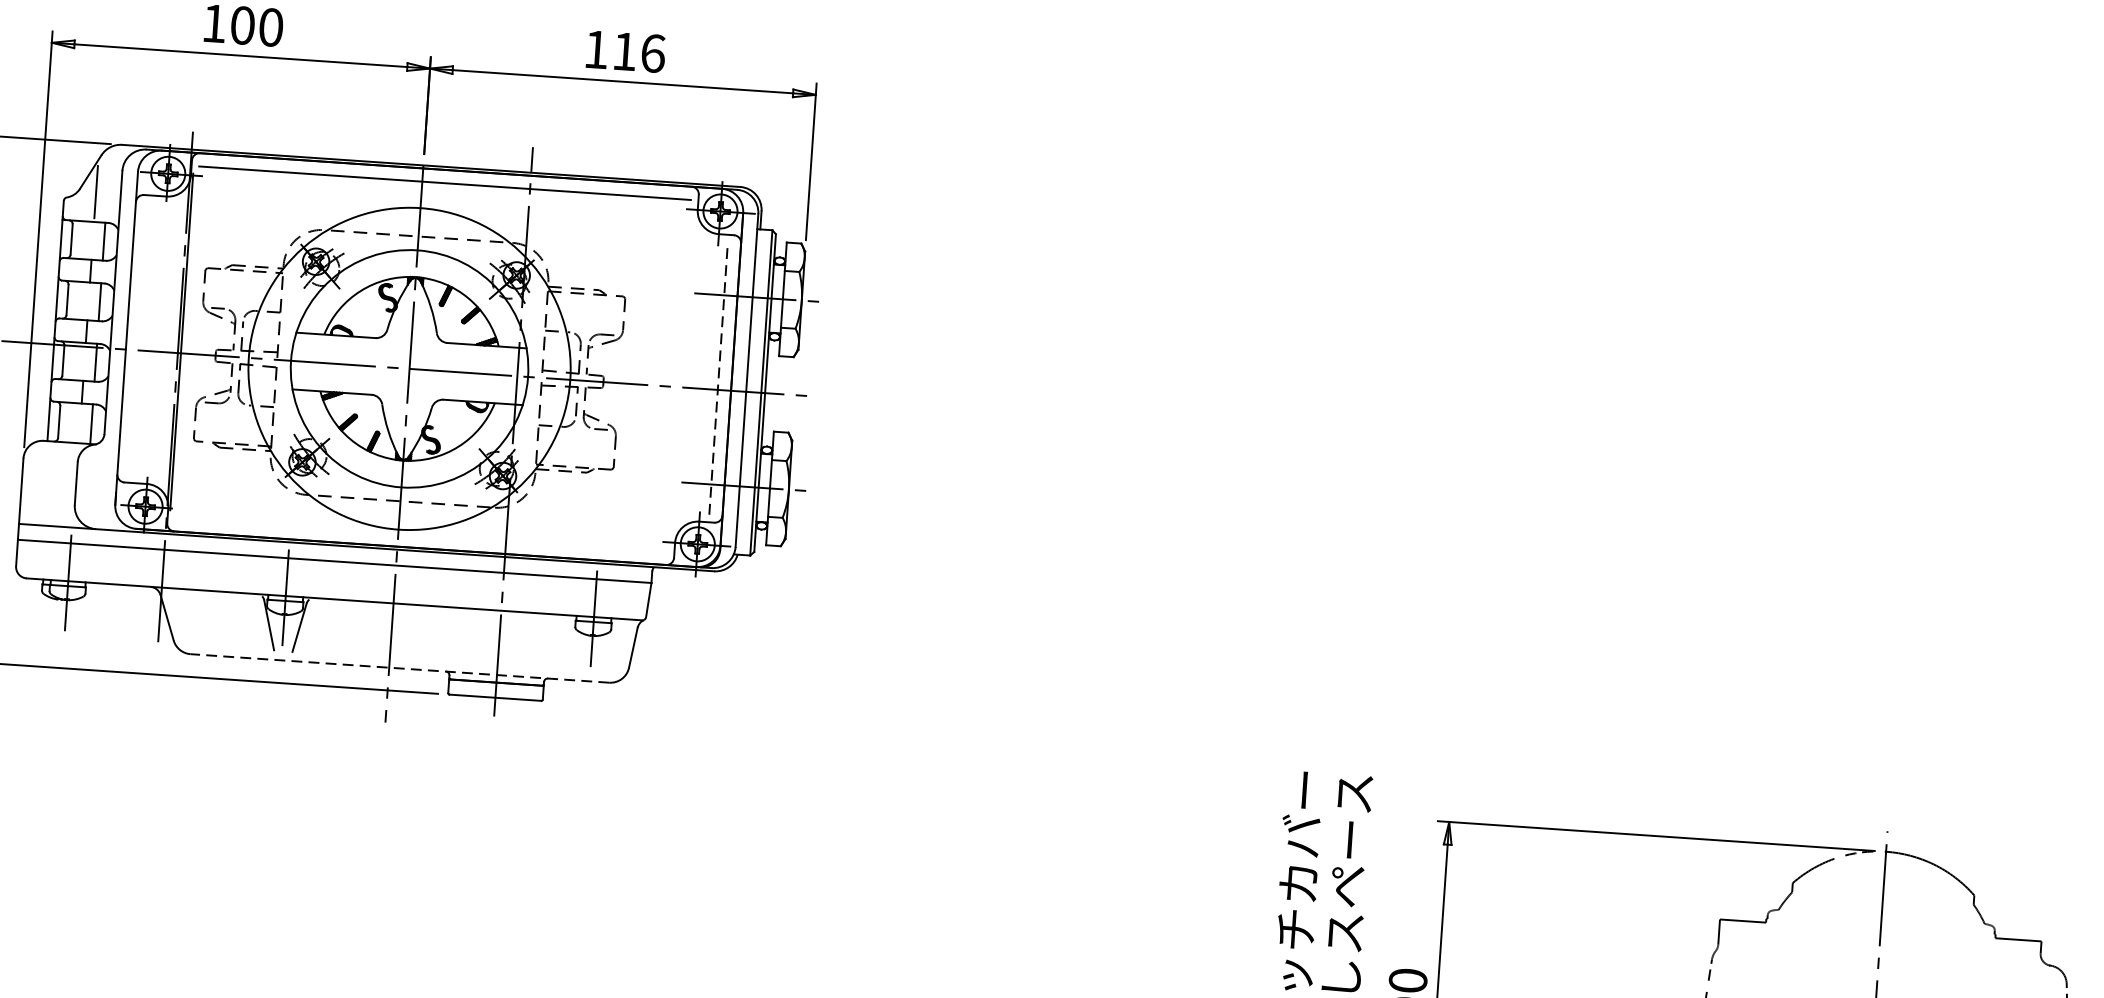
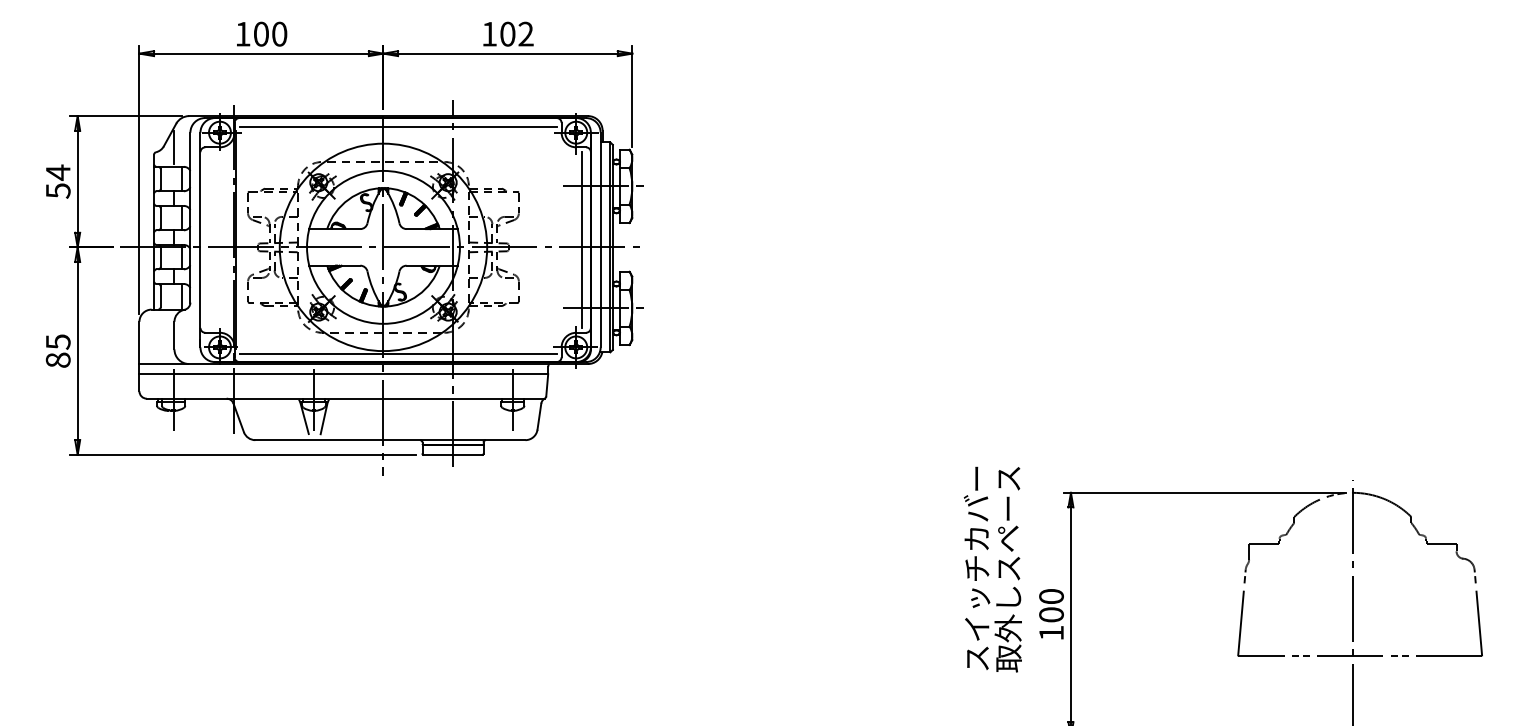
text: (638, 51) -> (516, 33), 116 -> 102
line: (718, 379) -> (582, 240), dashed -> solid
line: (420, 534) -> (397, 353), added
line: (398, 668) -> (389, 440), dashed -> solid

